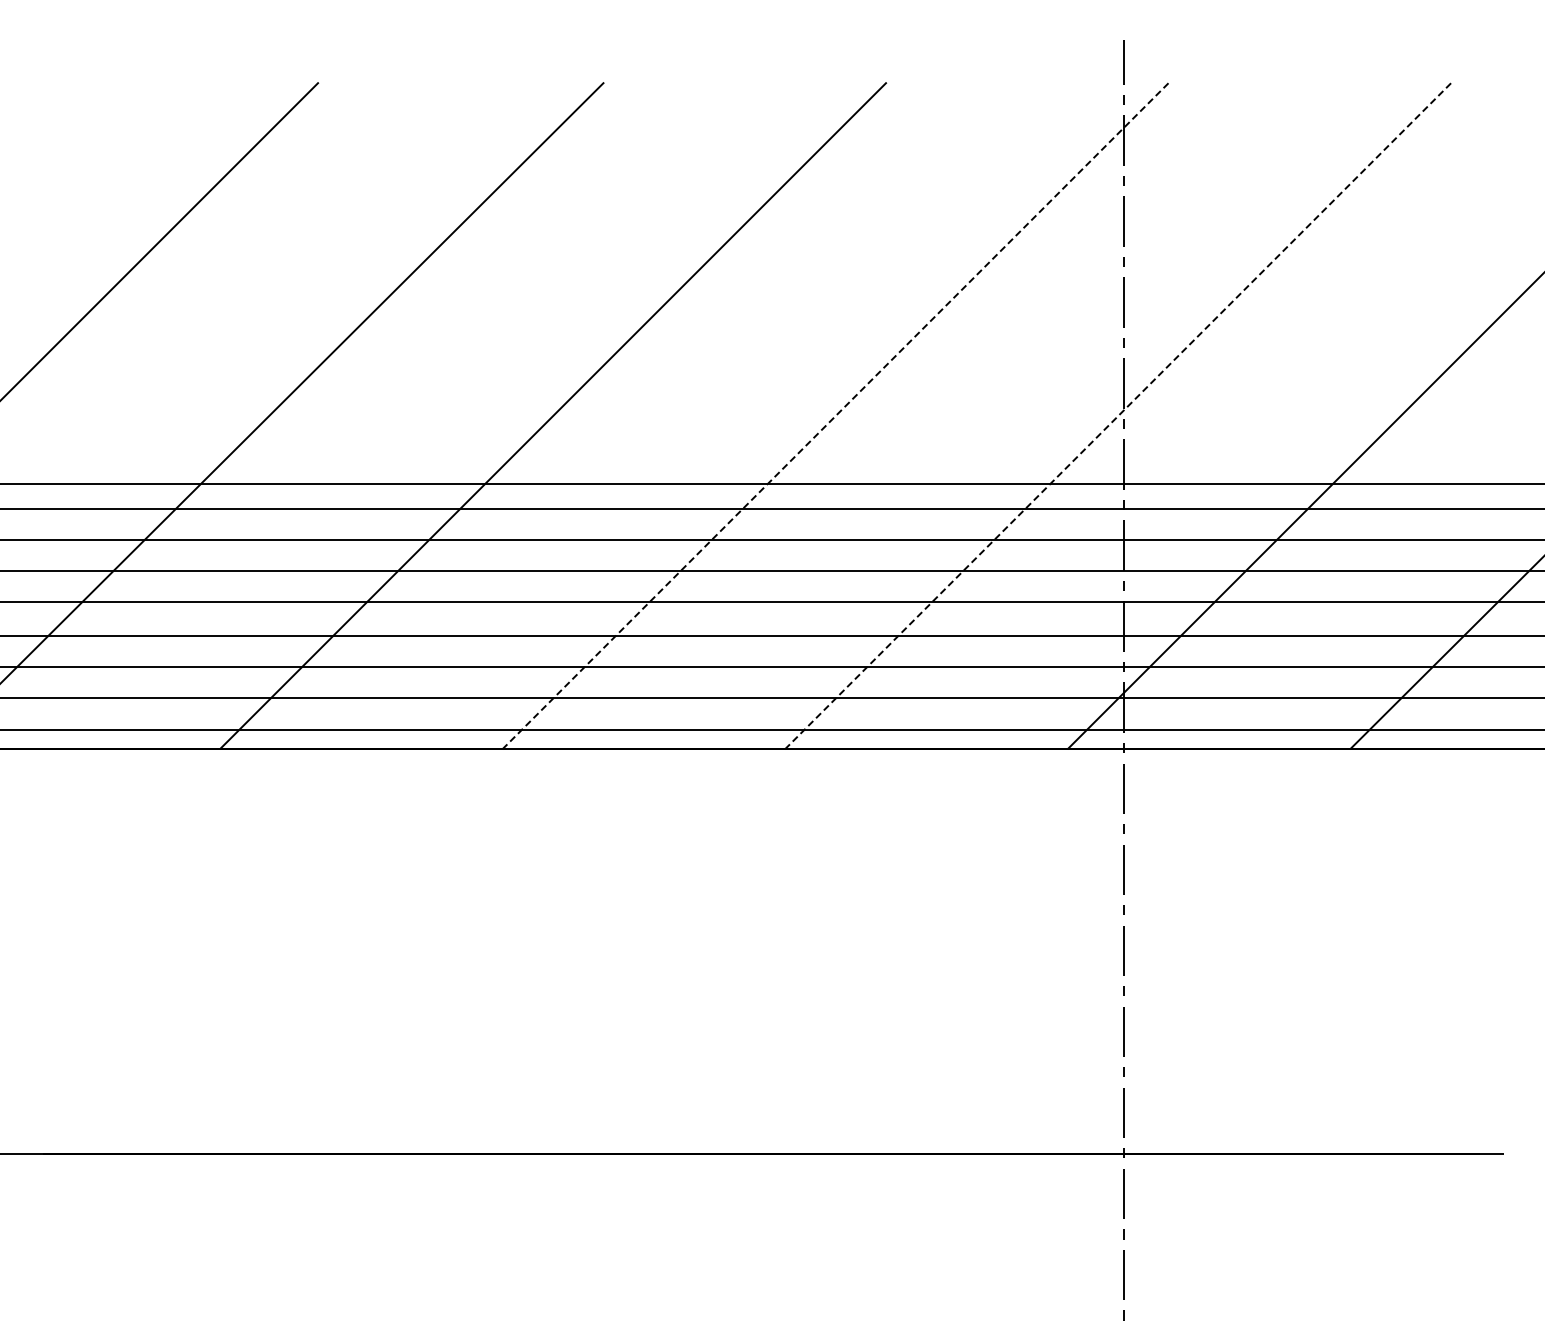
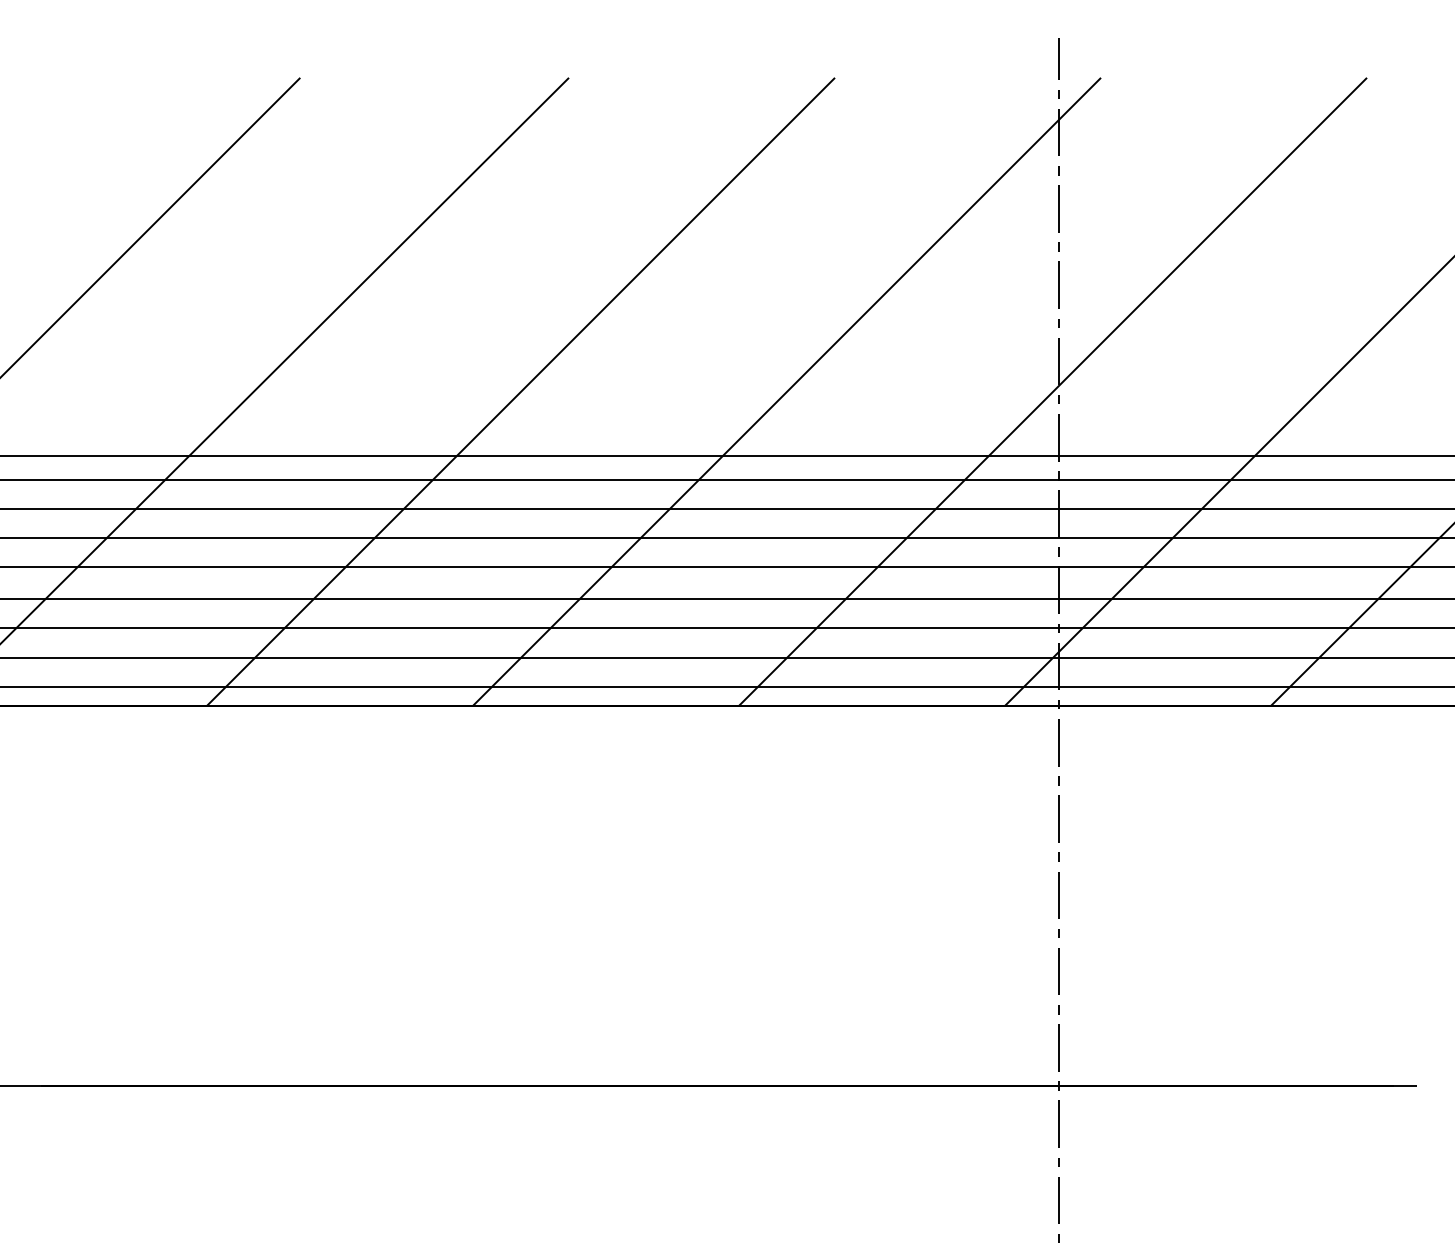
line: (835, 415) -> (786, 391), dashed -> solid
line: (1118, 415) -> (1053, 391), dashed -> solid

